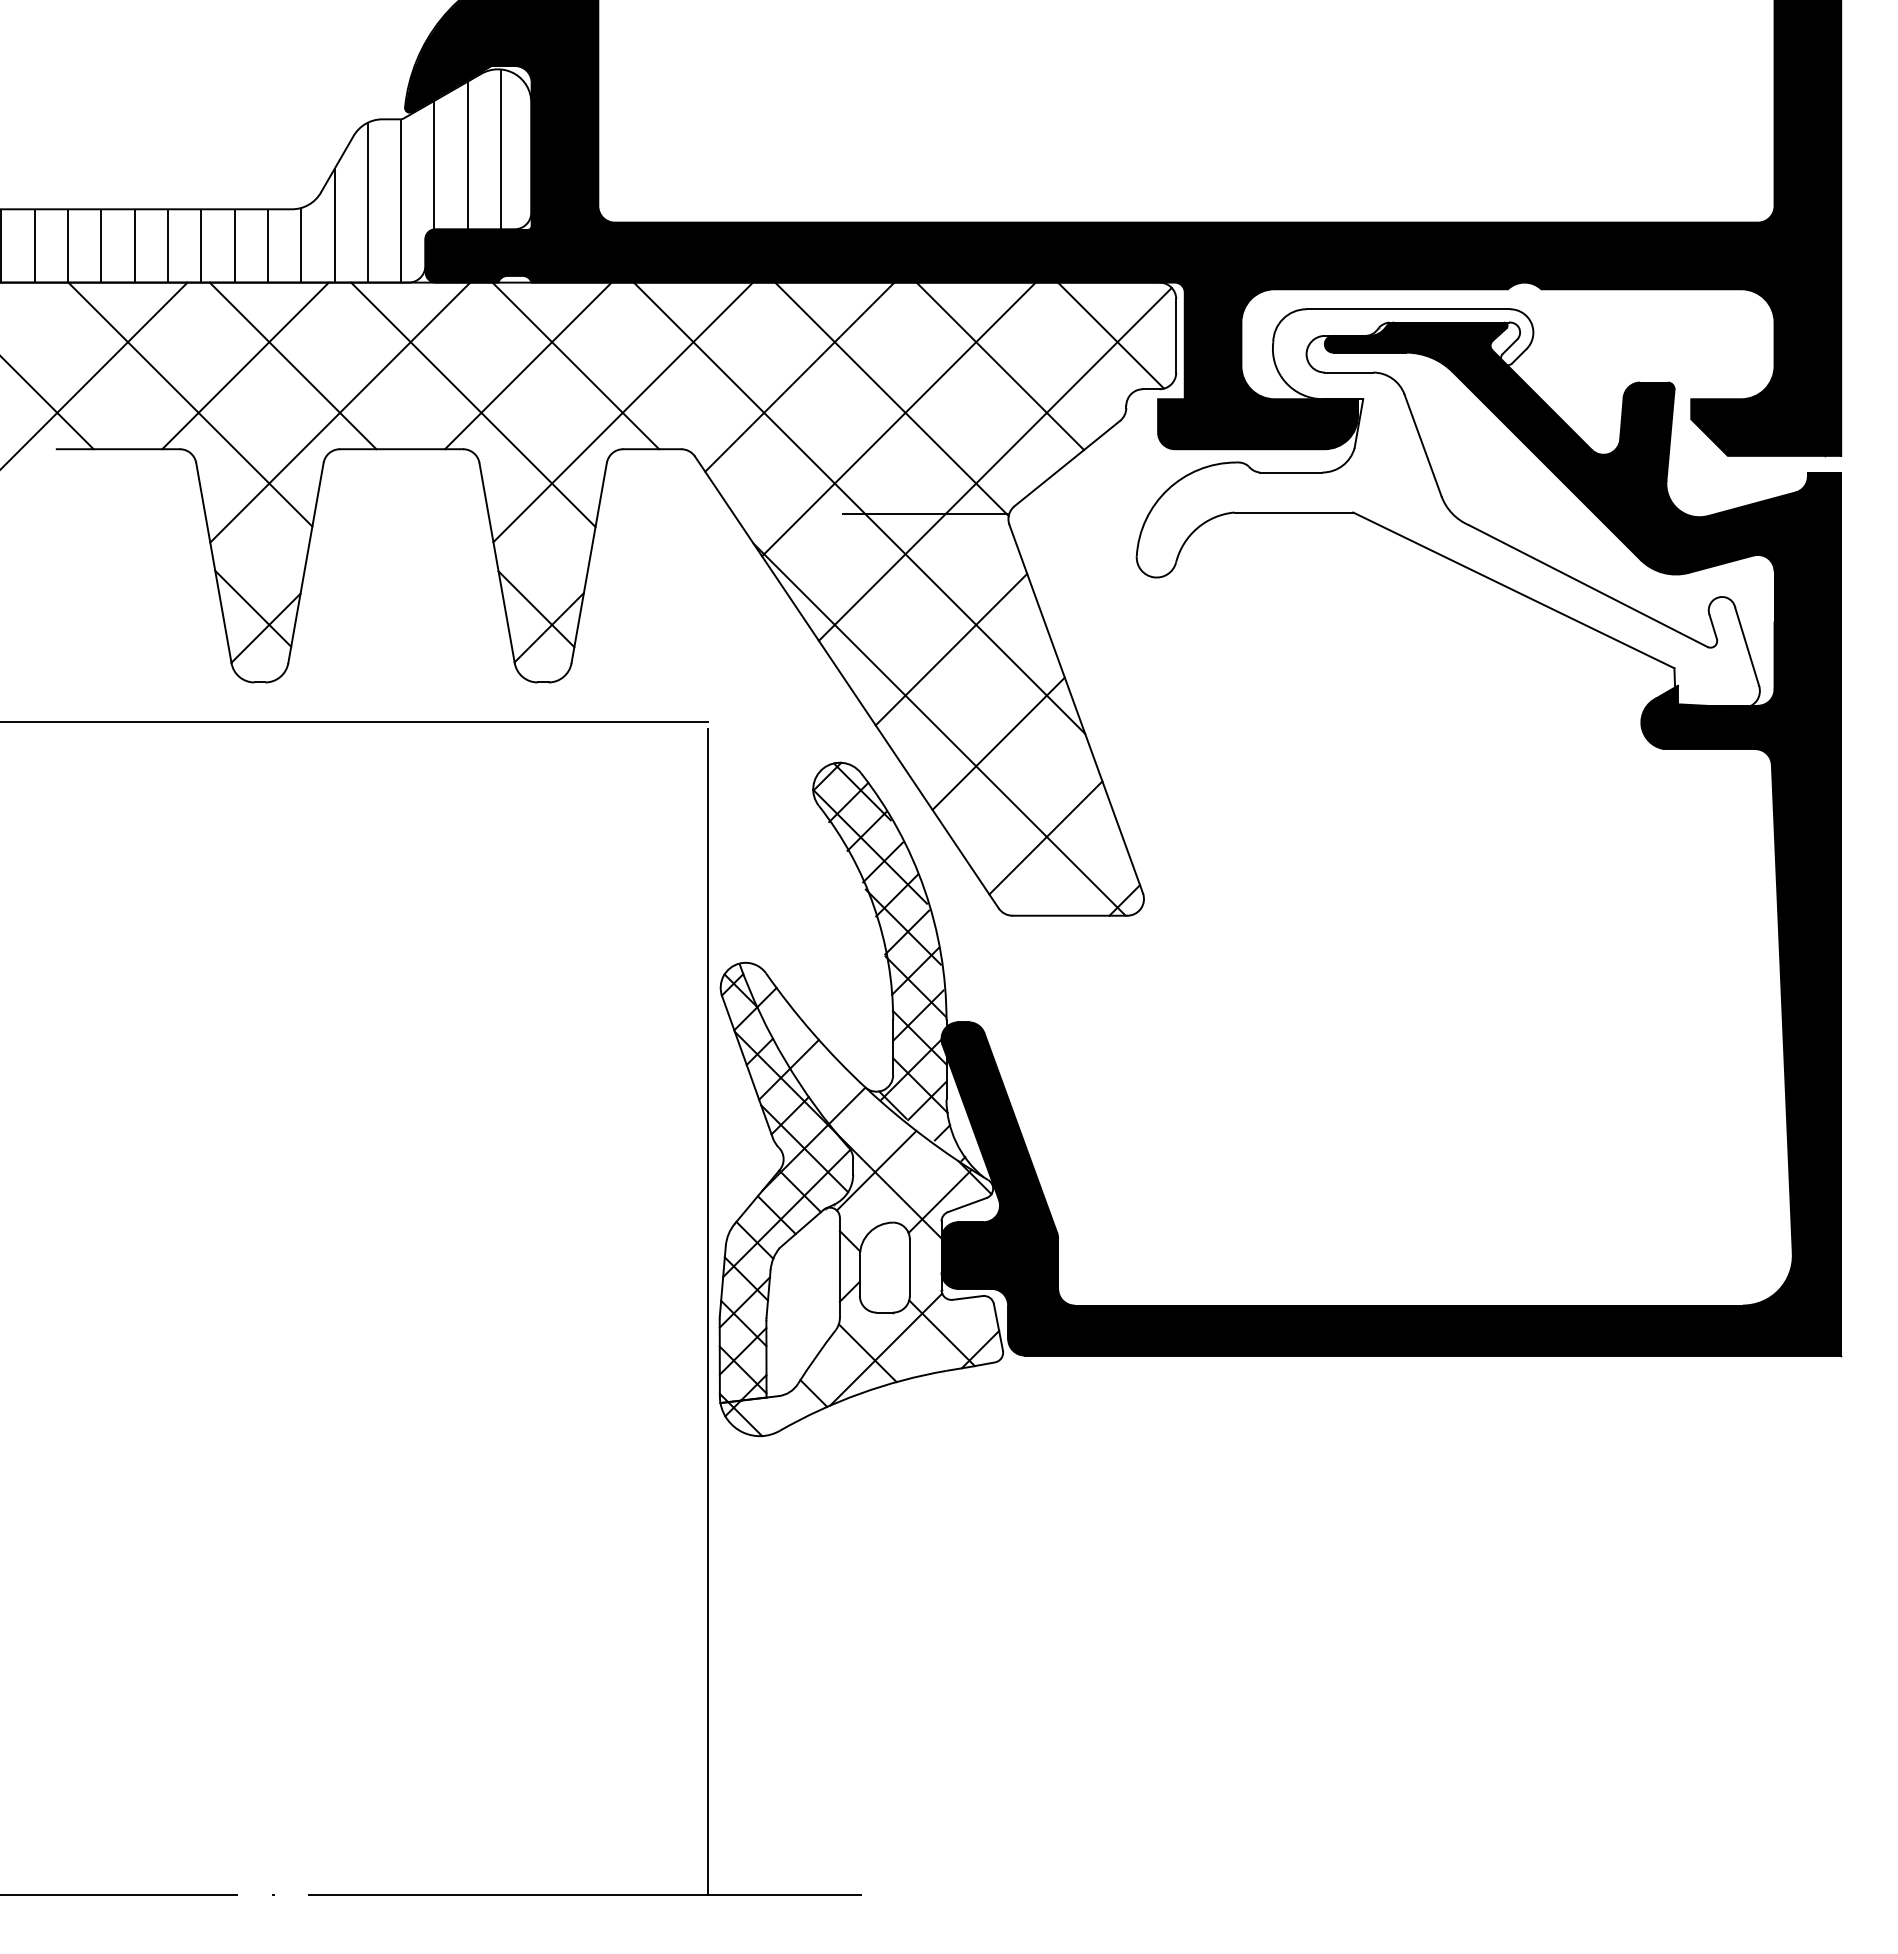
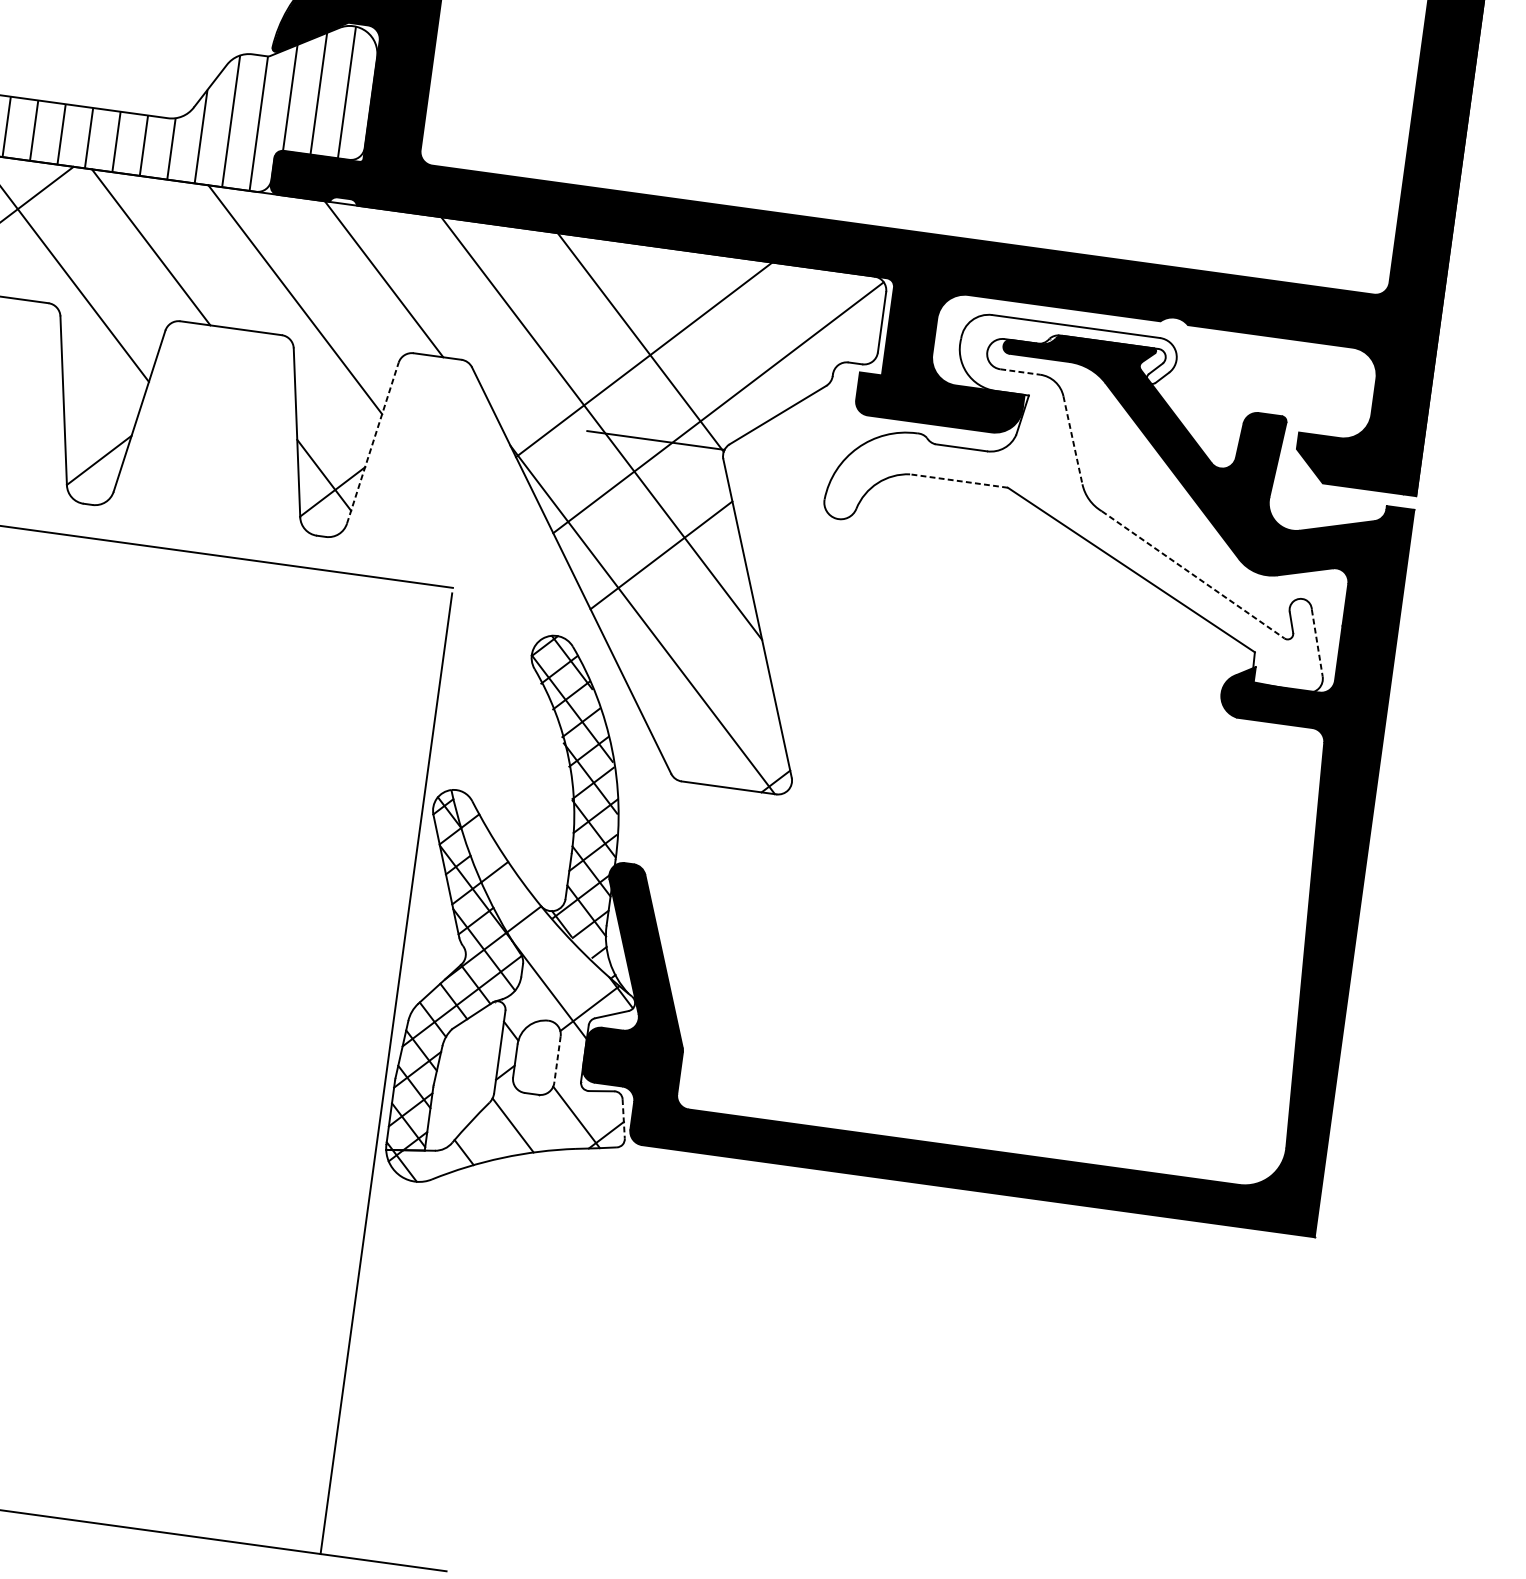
line: (1110, 335) -> (827, 314), removed
line: (245, 365) -> (112, 241), removed
line: (528, 365) -> (345, 273), removed
line: (1000, 366) -> (733, 327), removed
line: (1349, 372) -> (1020, 371), solid -> dashed
line: (799, 376) -> (567, 313), removed
line: (340, 412) -> (184, 291), removed
line: (623, 412) -> (418, 323), removed
line: (1423, 445) -> (1073, 440), solid -> dashed
line: (1293, 512) -> (958, 480), solid -> dashed
line: (589, 563) -> (373, 443), solid -> dashed
line: (1588, 586) -> (1193, 575), solid -> dashed
line: (253, 608) -> (91, 442), removed
line: (1747, 647) -> (1317, 643), solid -> dashed
line: (998, 743) -> (689, 637), removed
line: (1045, 837) -> (717, 720), removed
line: (876, 1170) -> (540, 975), removed
line: (909, 1268) -> (557, 1060), solid -> dashed
line: (998, 1327) -> (623, 1119), solid -> dashed
line: (886, 1349) -> (529, 1124), removed

